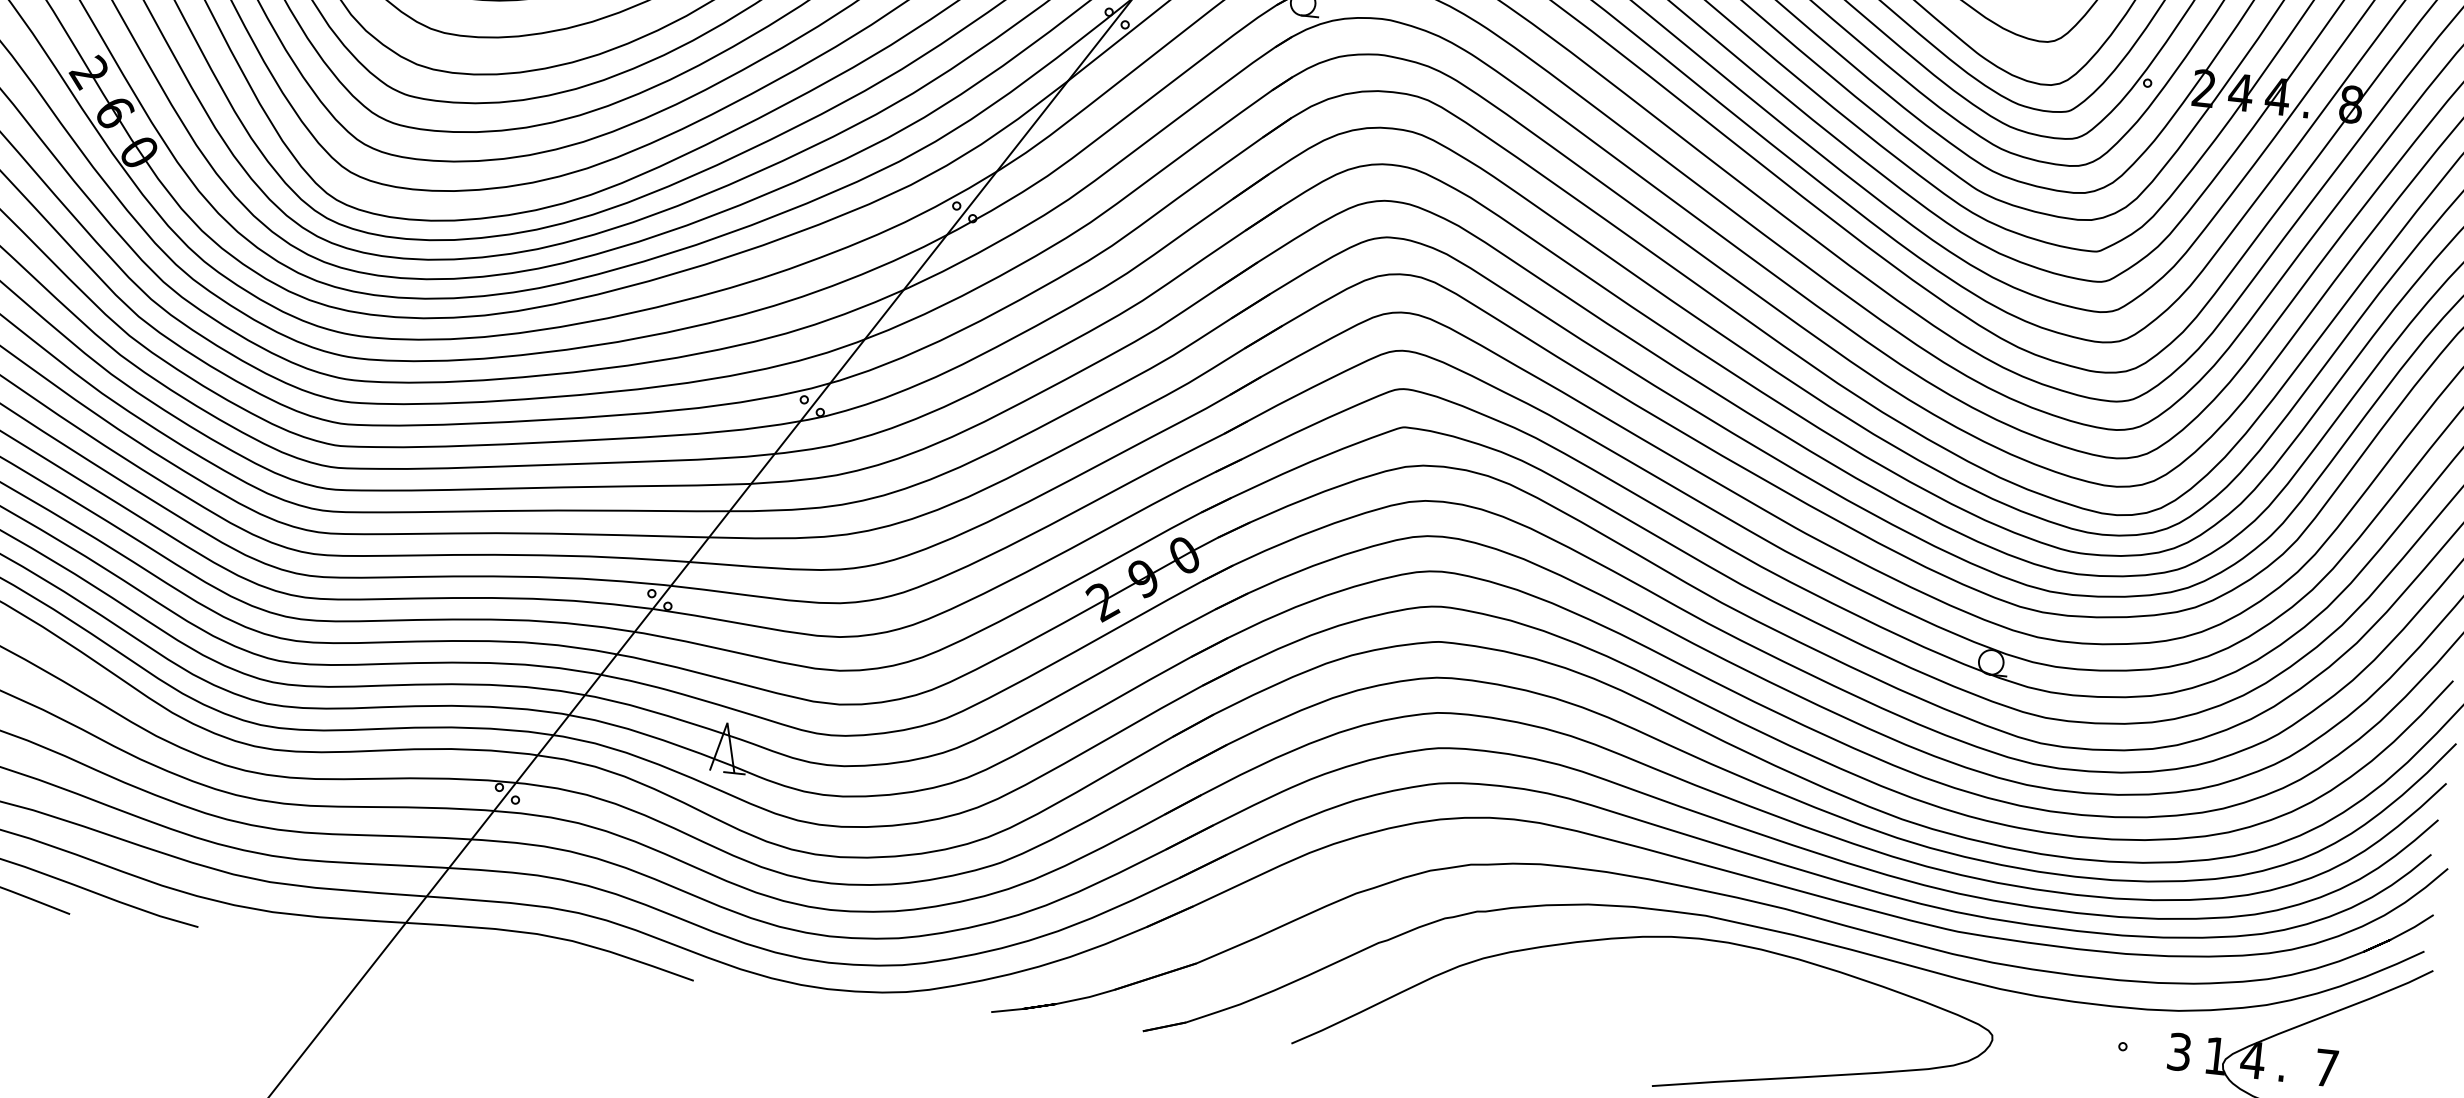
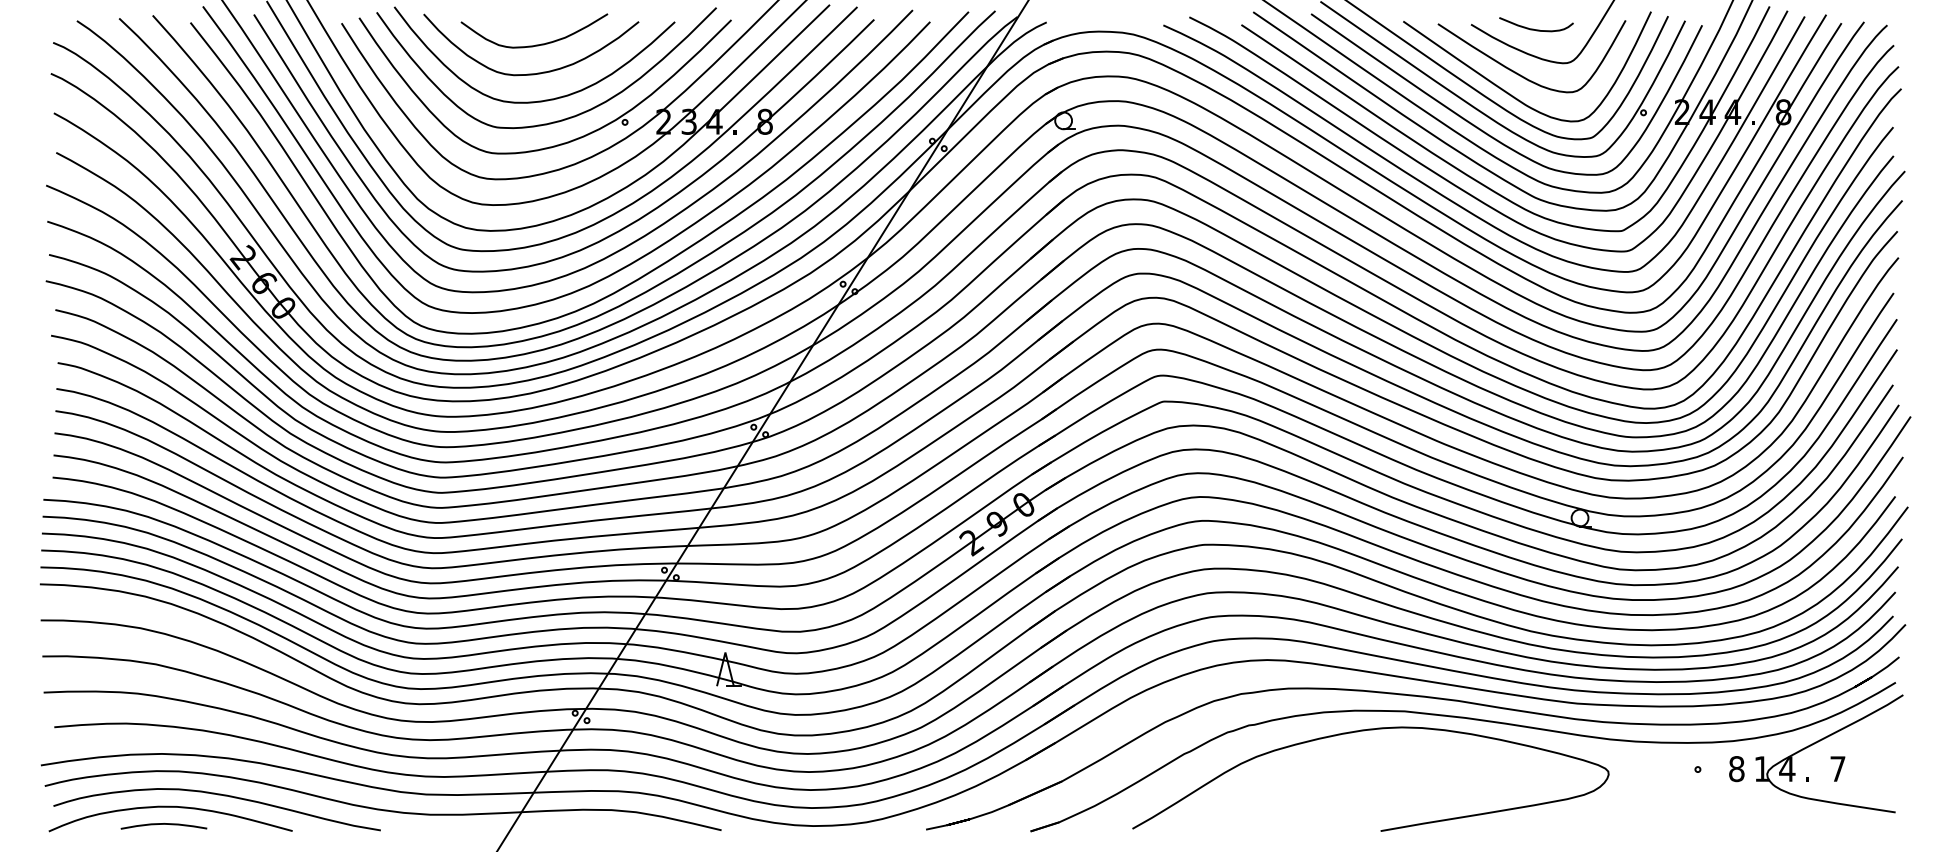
text: (2179, 1052) -> (1736, 769), 3 -> 8

